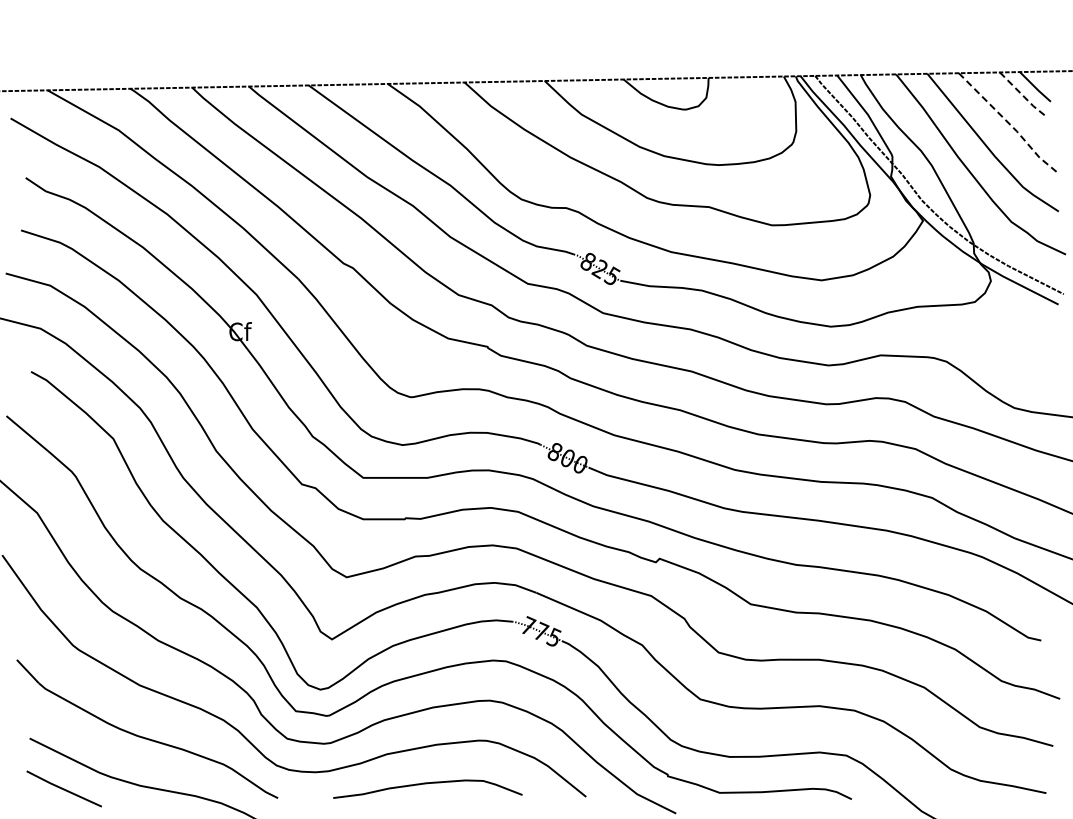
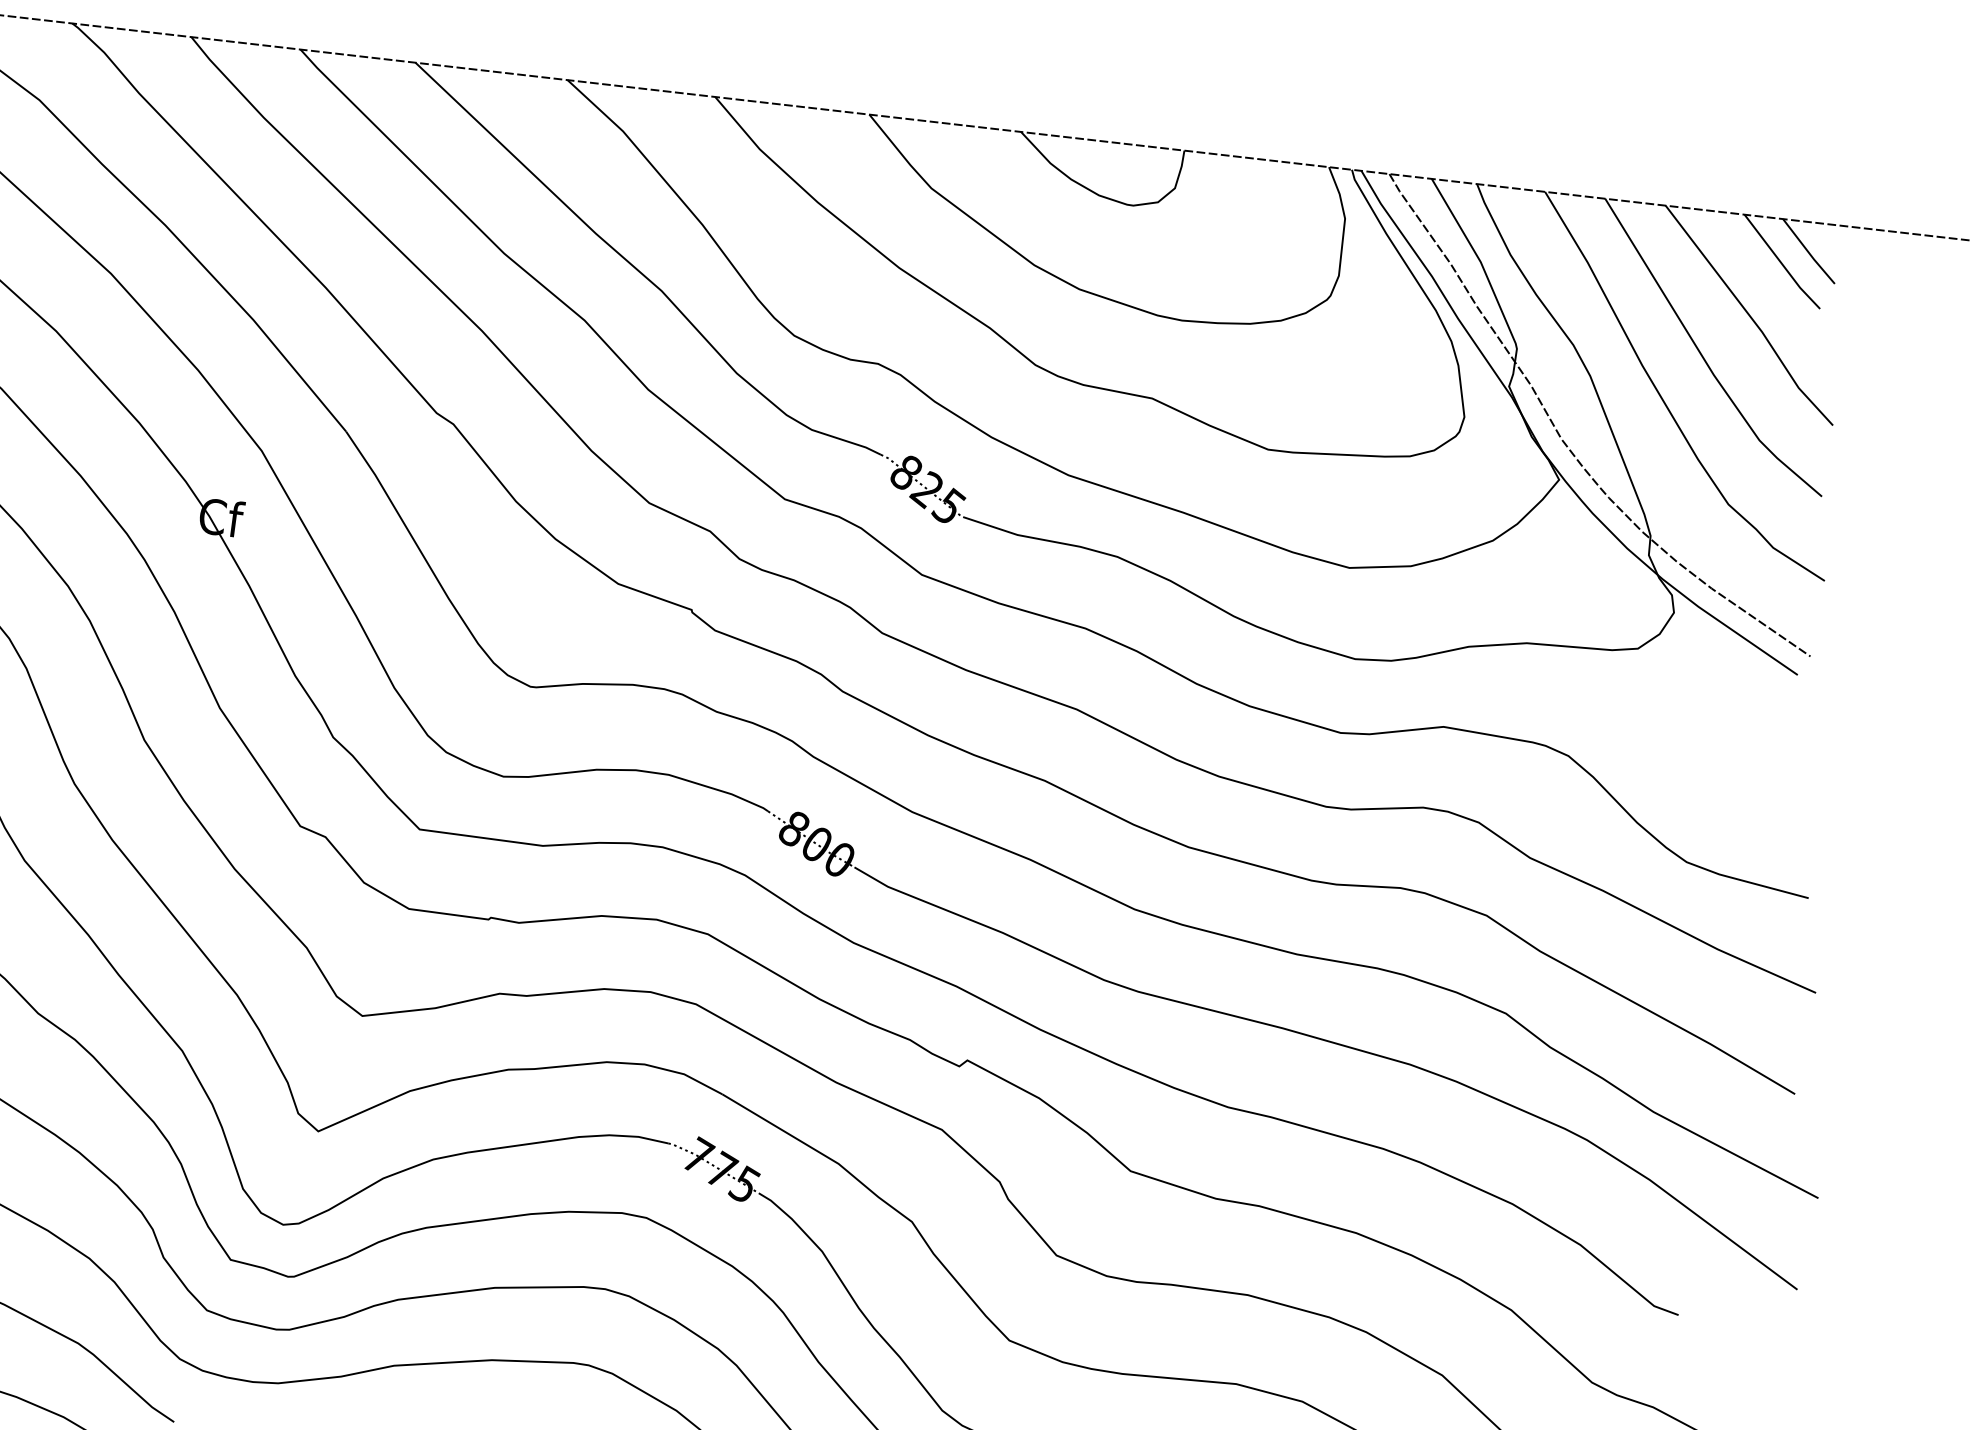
line: (1022, 95) -> (1782, 264), dashed -> solid
line: (1010, 125) -> (1751, 319), dashed -> solid

